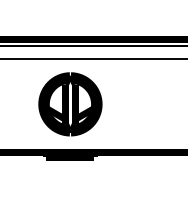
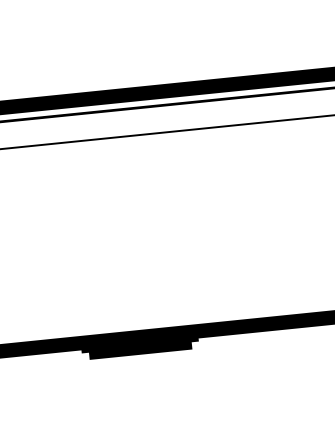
part: (70, 104) -> (128, 234), removed

